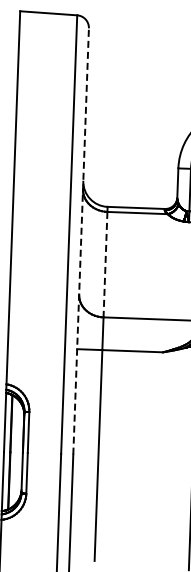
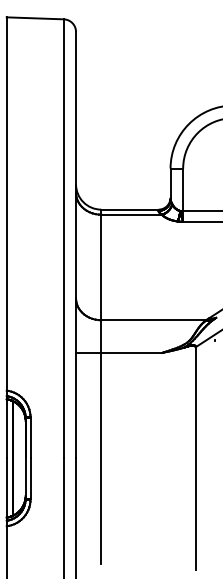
line: (81, 240) -> (76, 244), dashed -> solid
line: (105, 264) -> (101, 267), dashed -> solid

